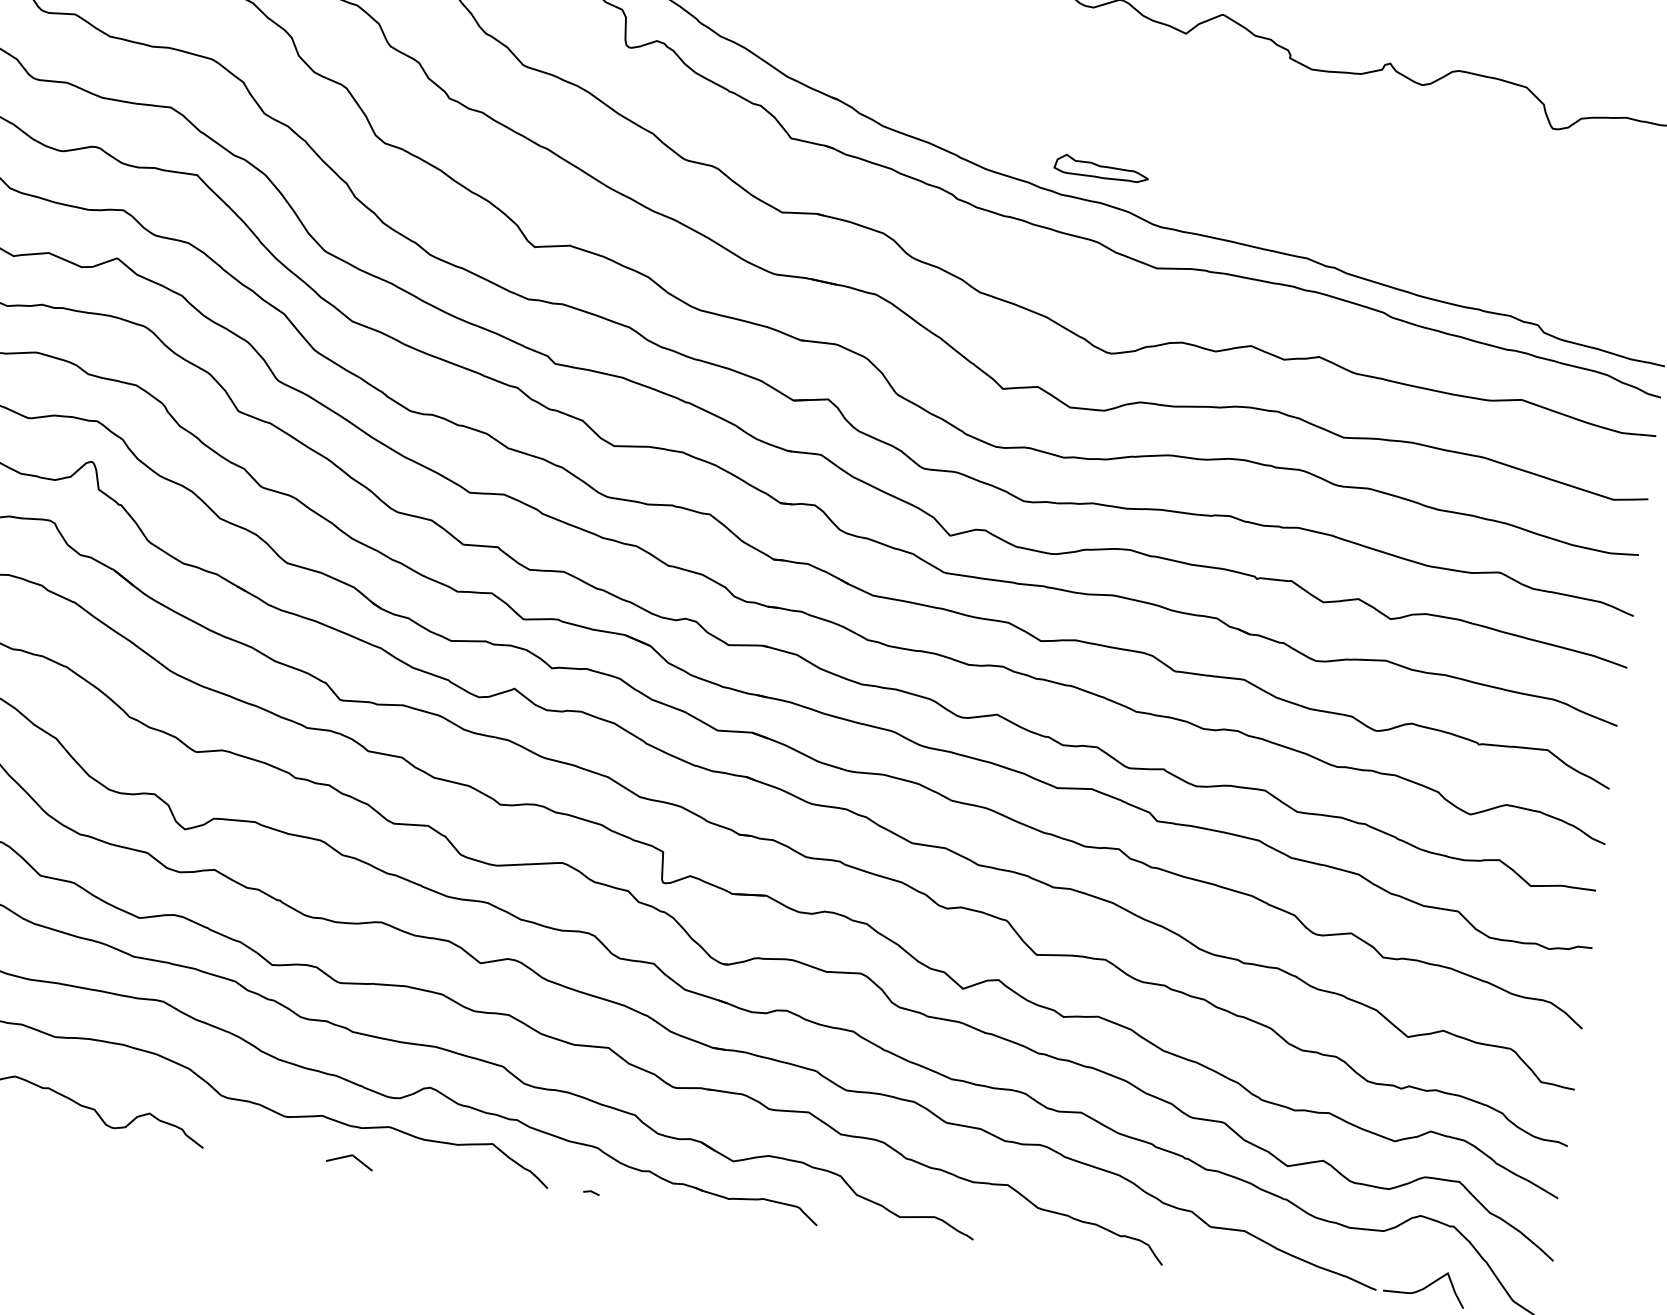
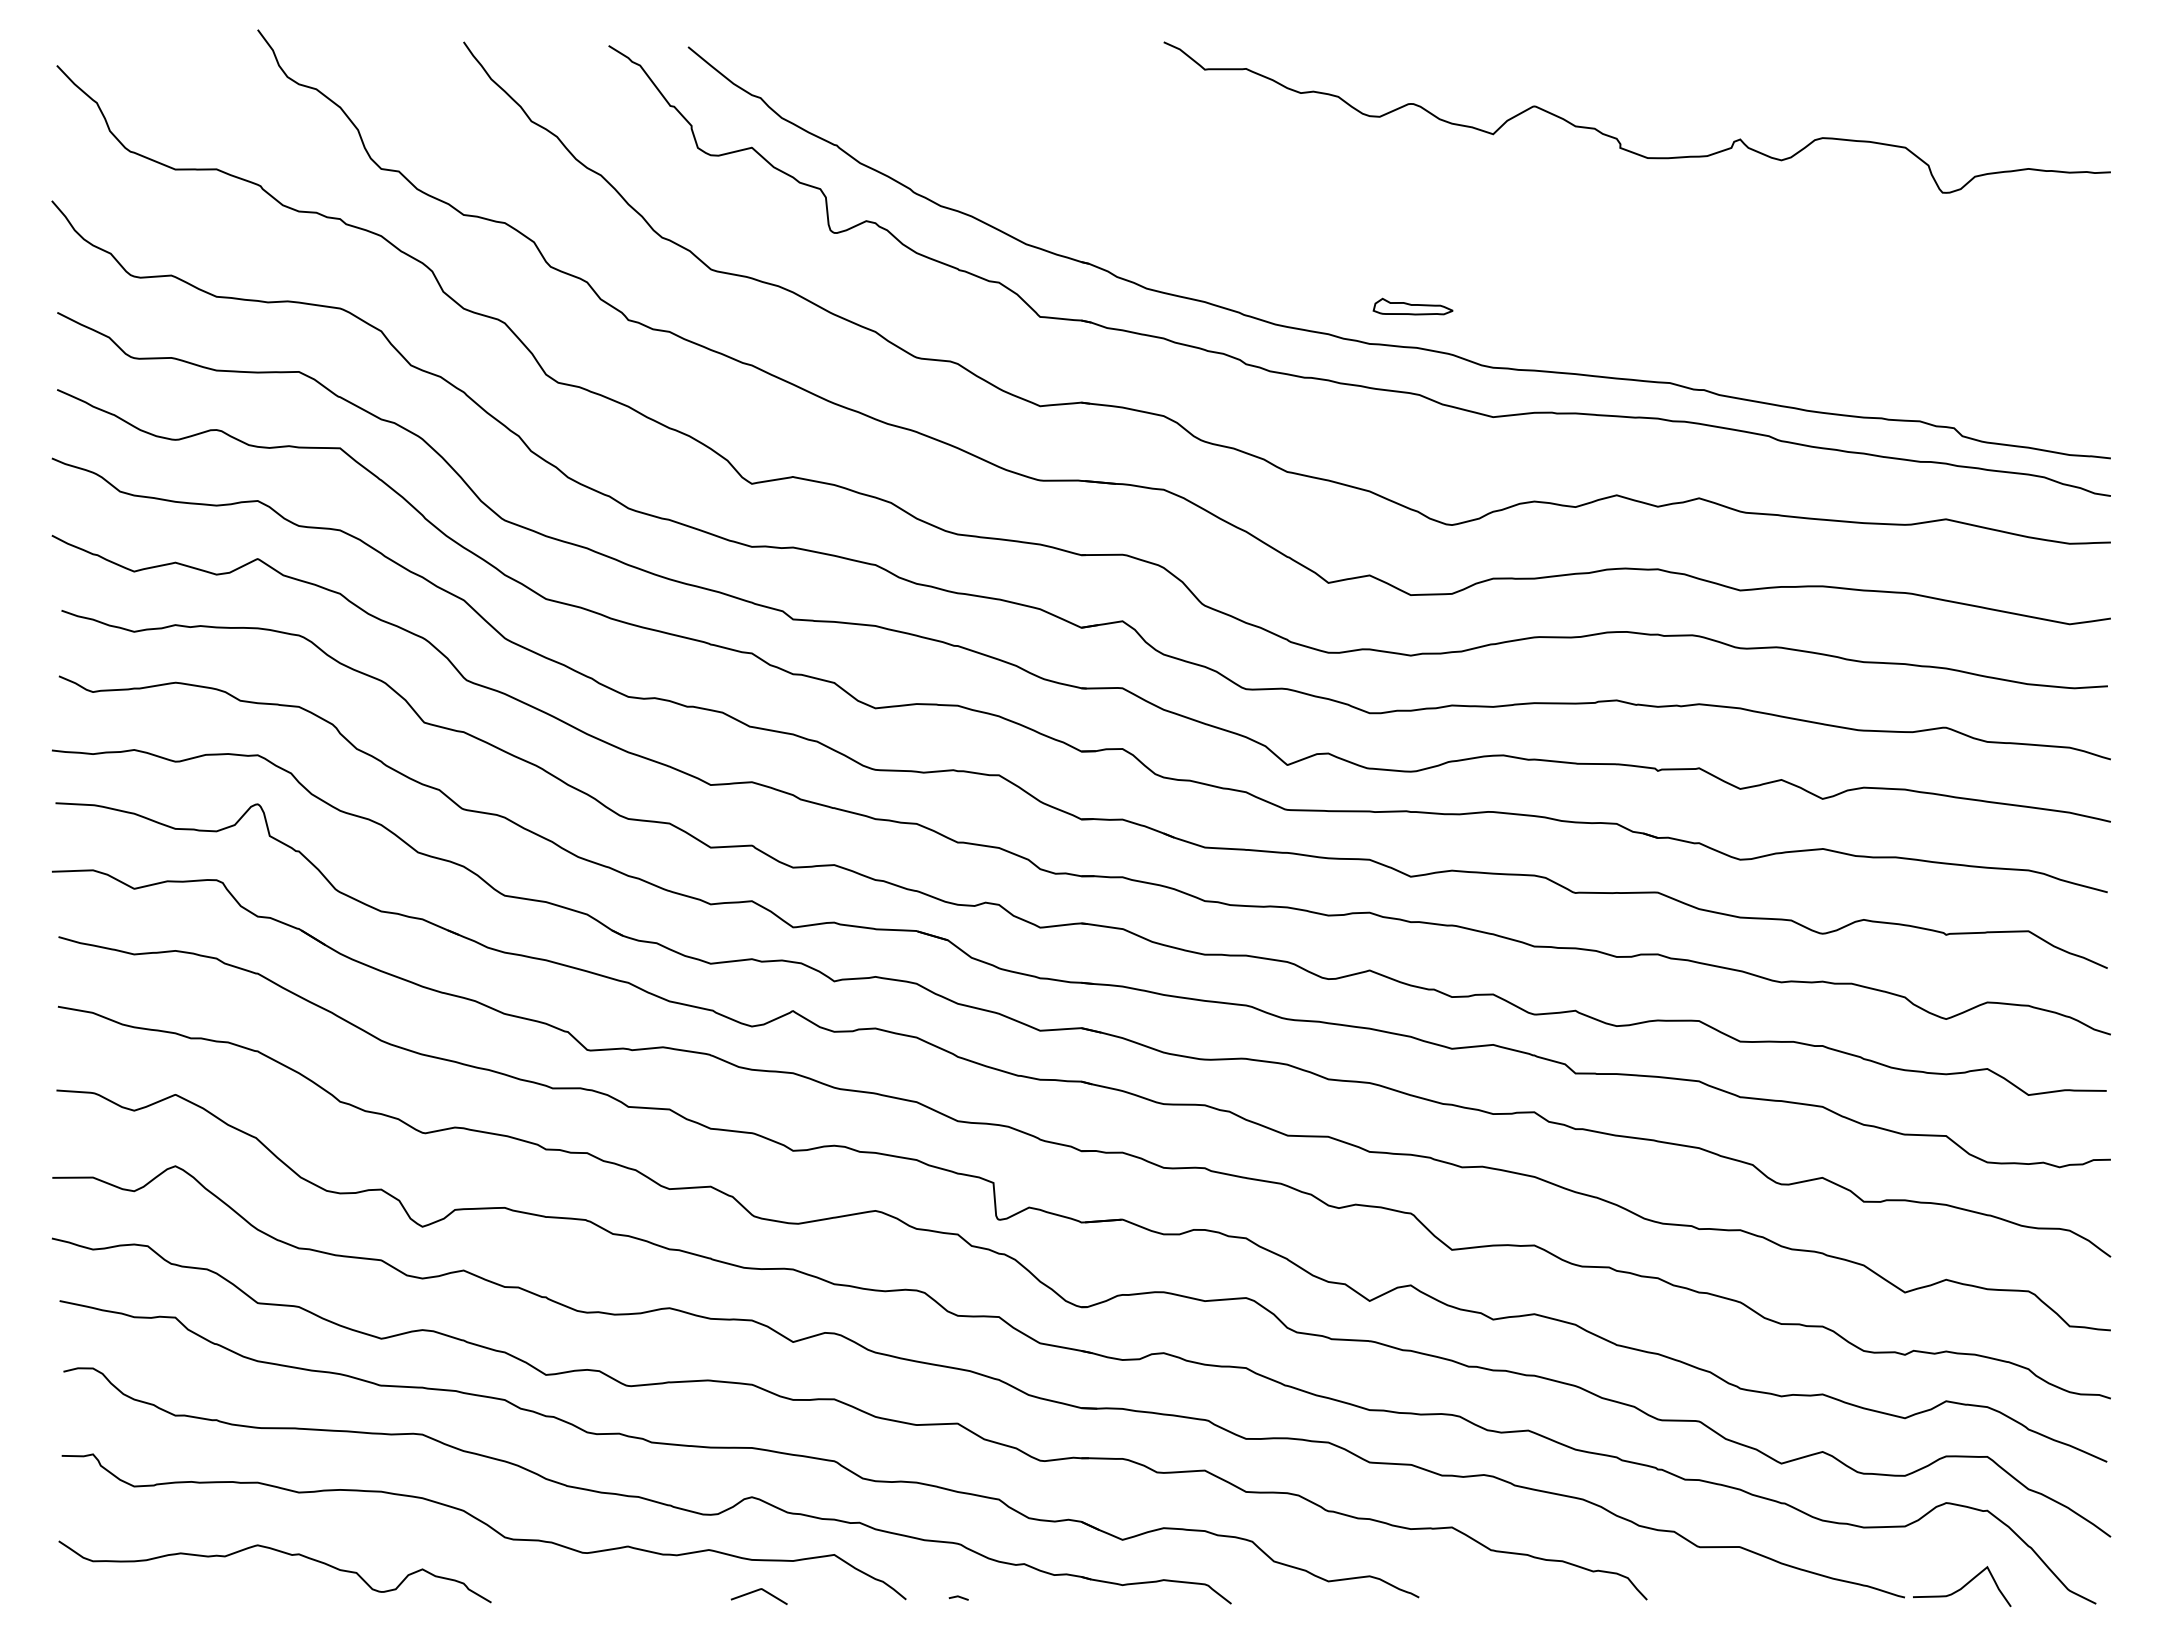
part: (1101, 168) -> (1412, 306), size x0.7
curve: (348, 1156) -> (757, 1591), moved

